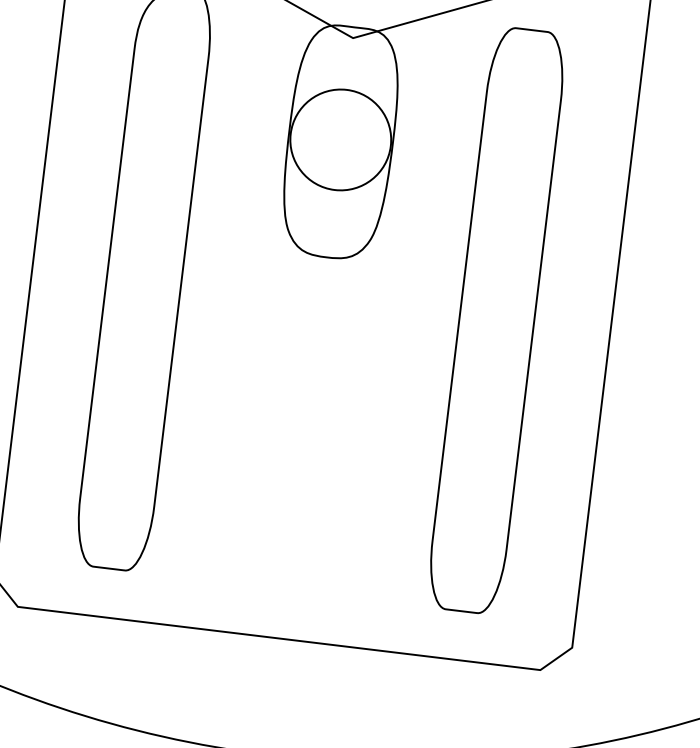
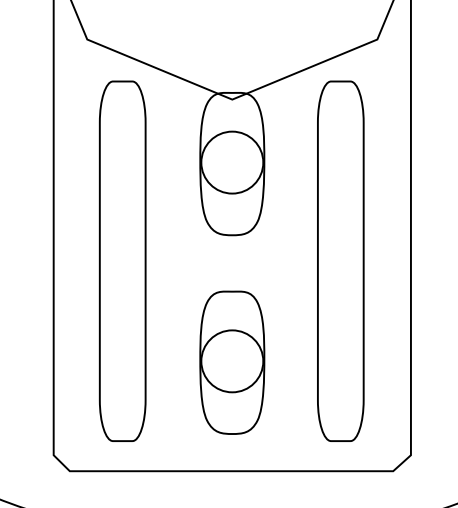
part: (301, 462) -> (232, 362), added

